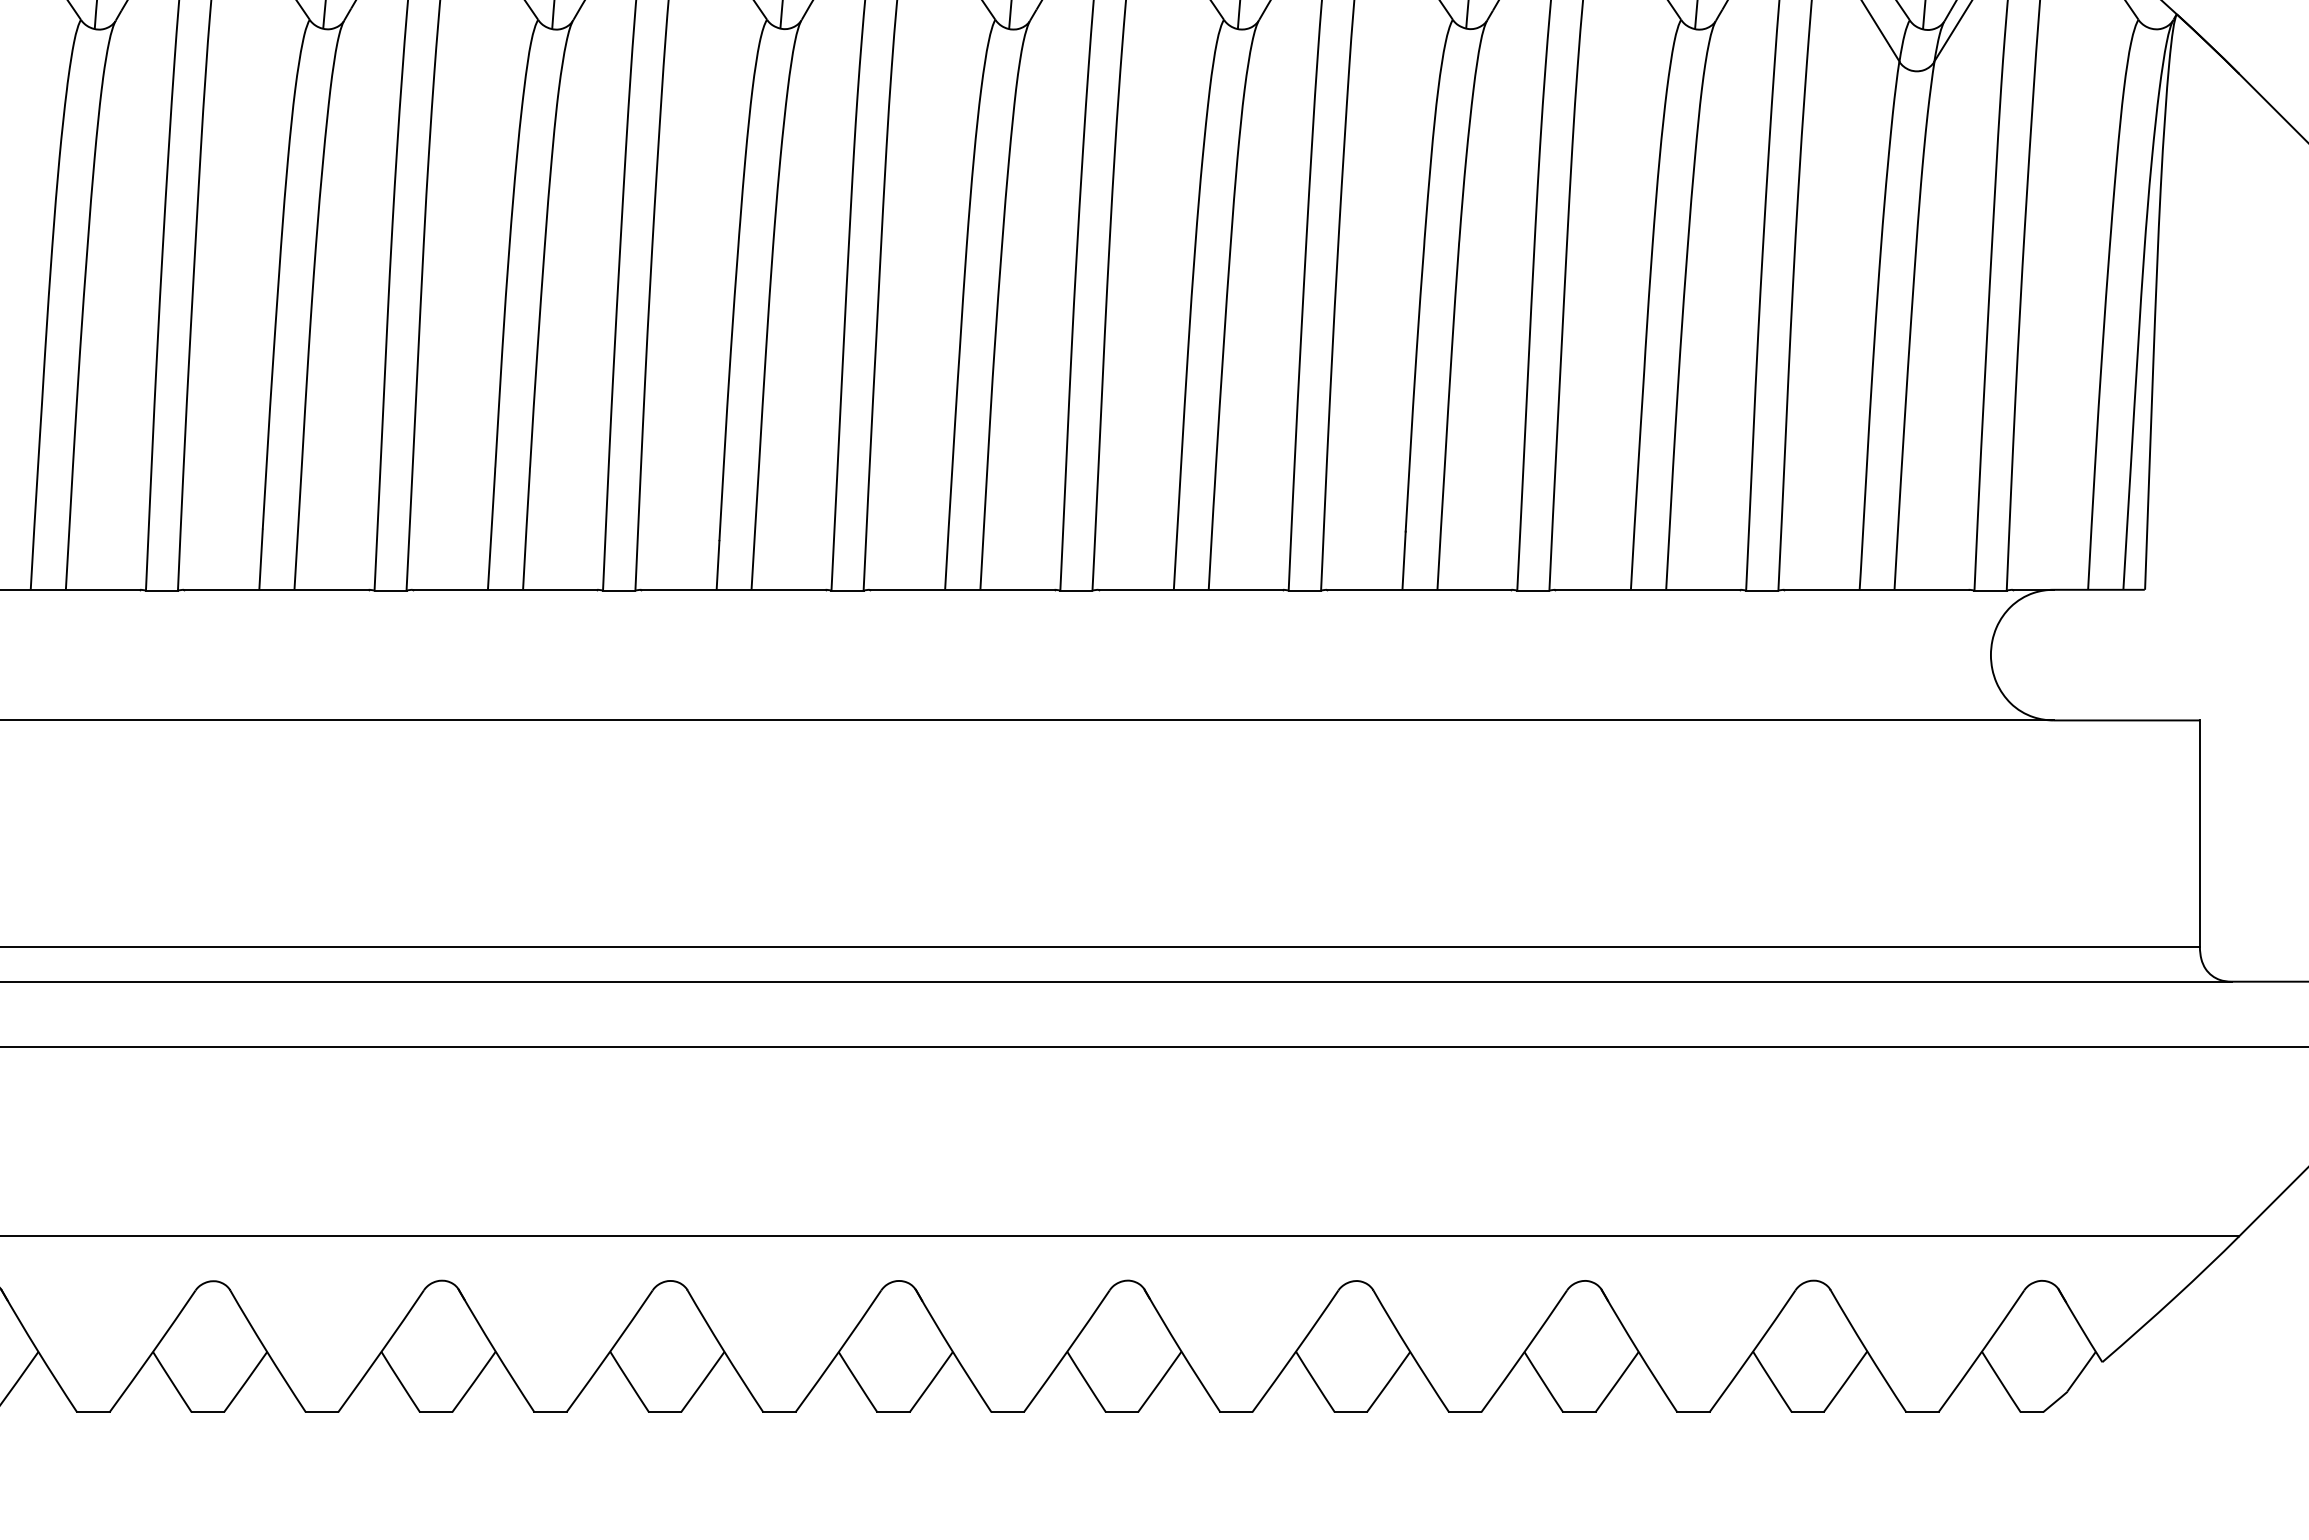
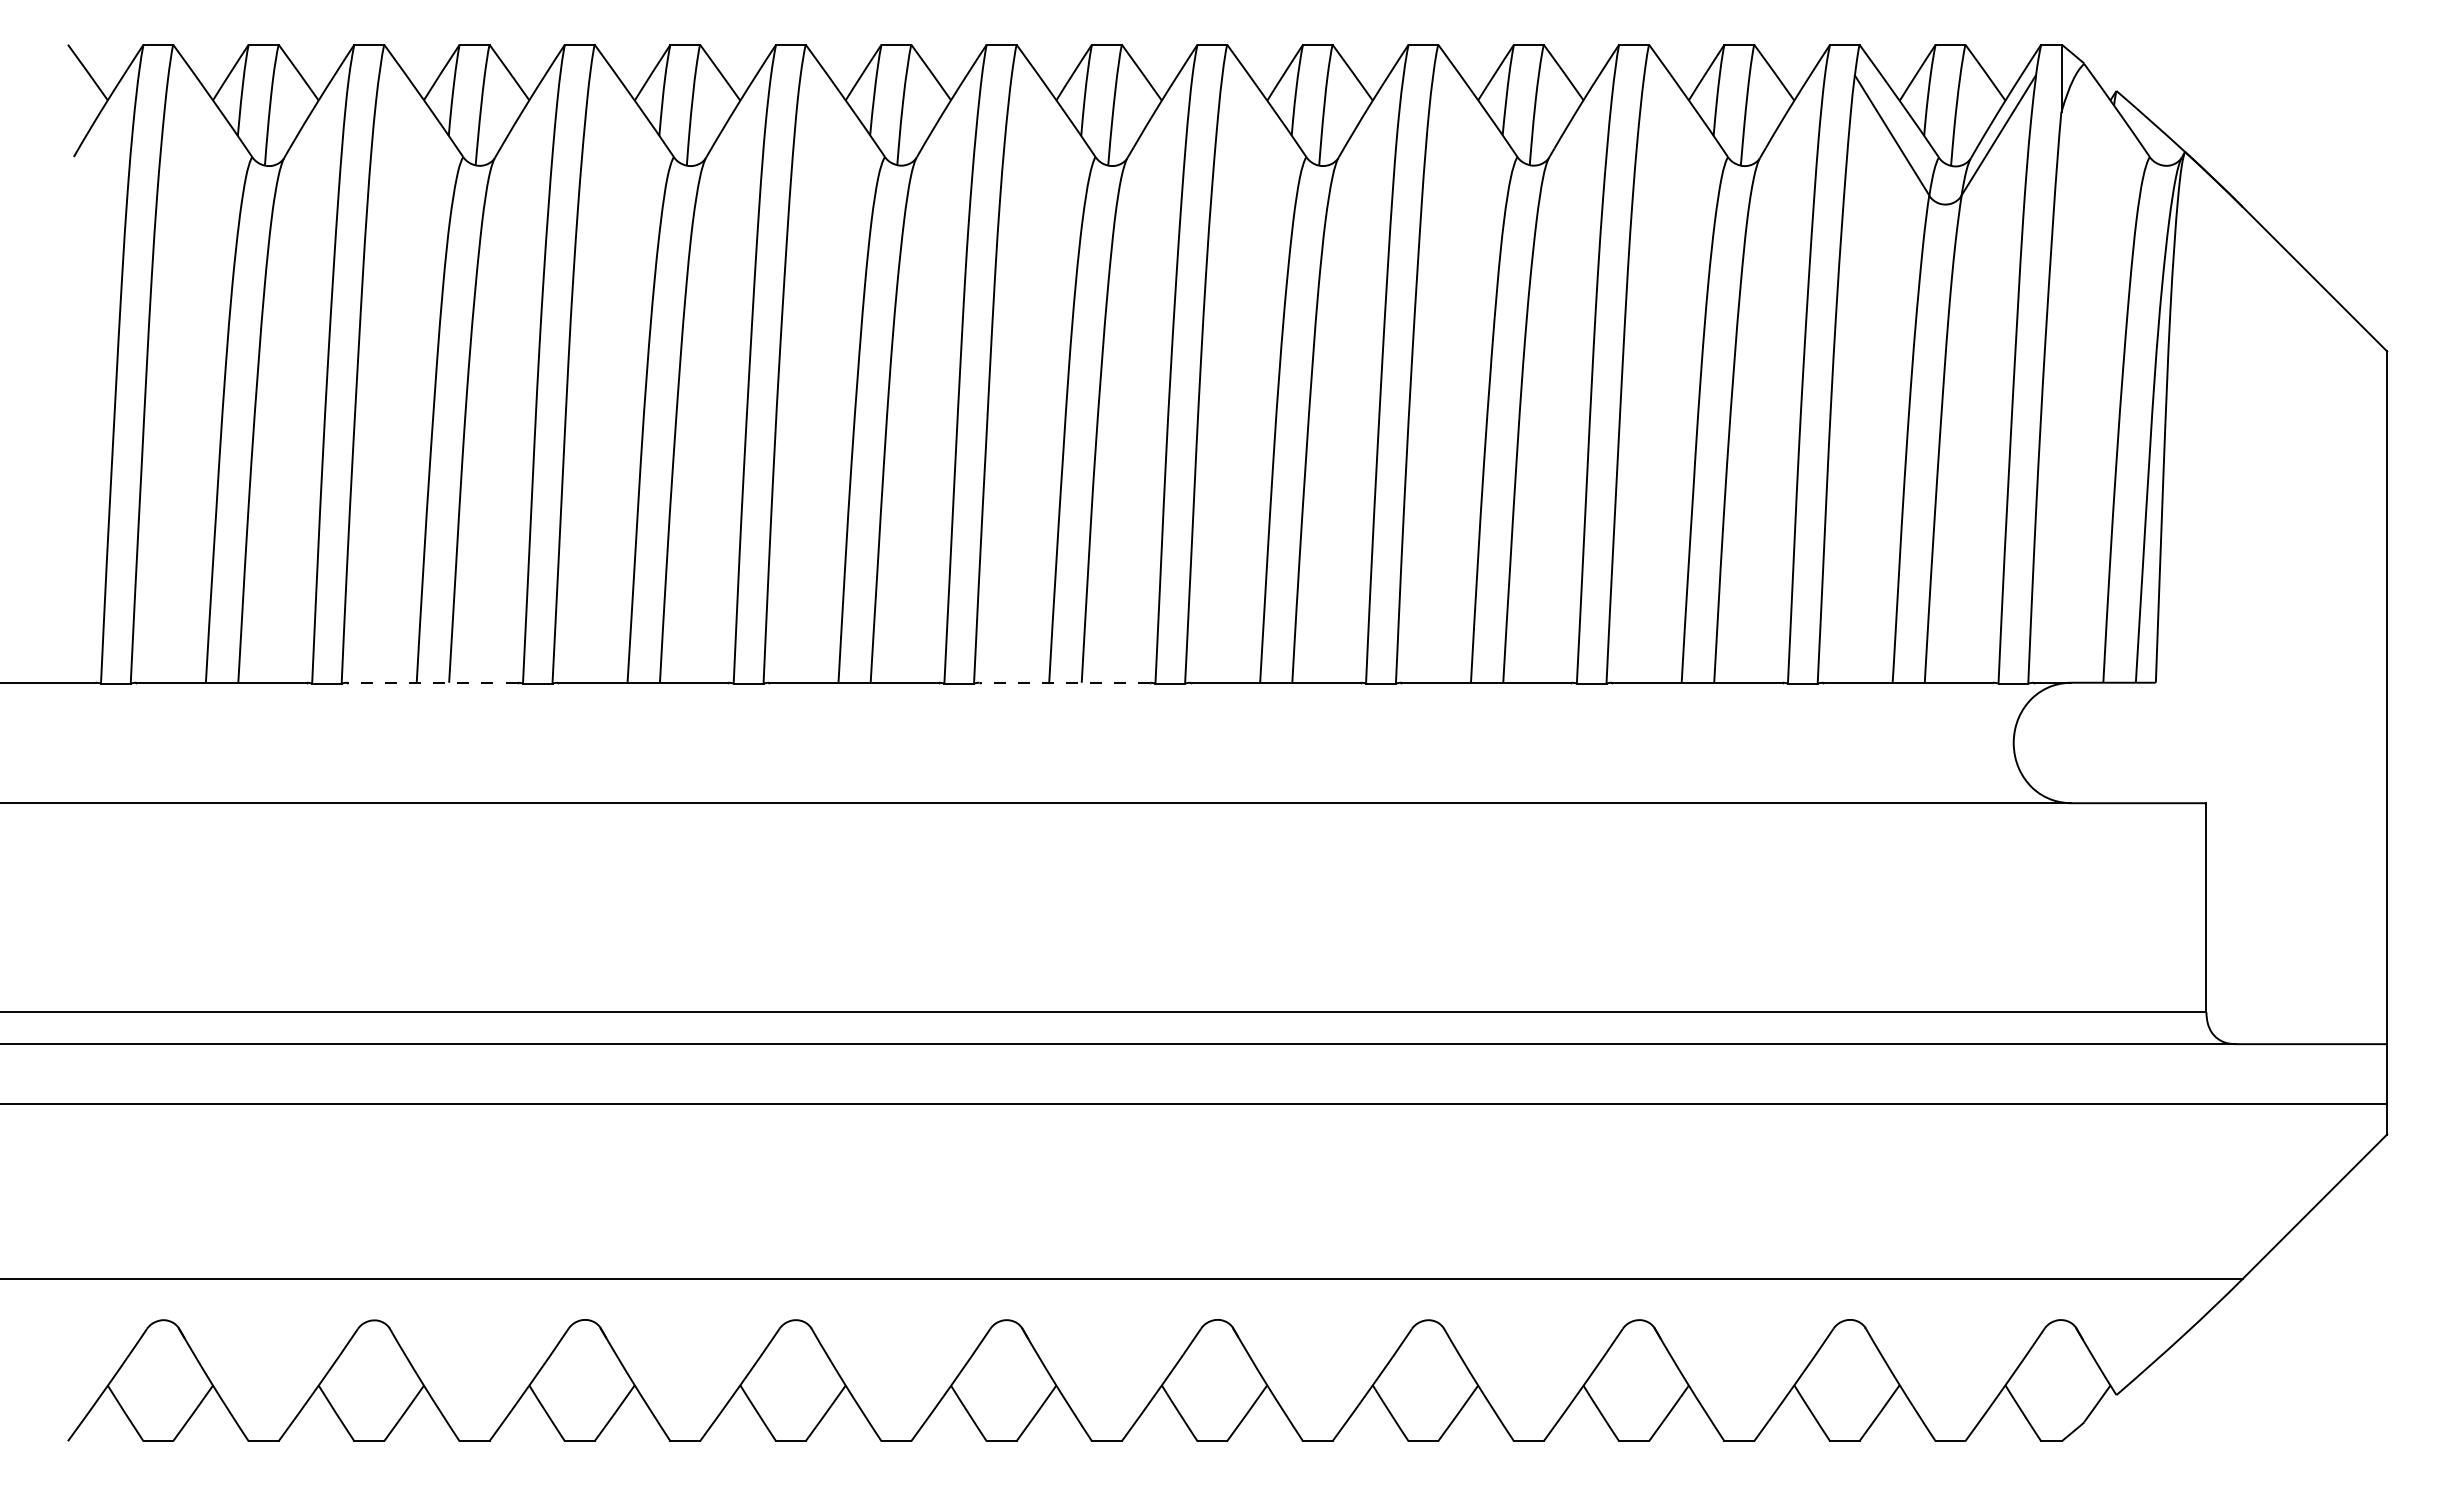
line: (275, 589) -> (431, 682), solid -> dashed
line: (961, 589) -> (1064, 682), solid -> dashed

